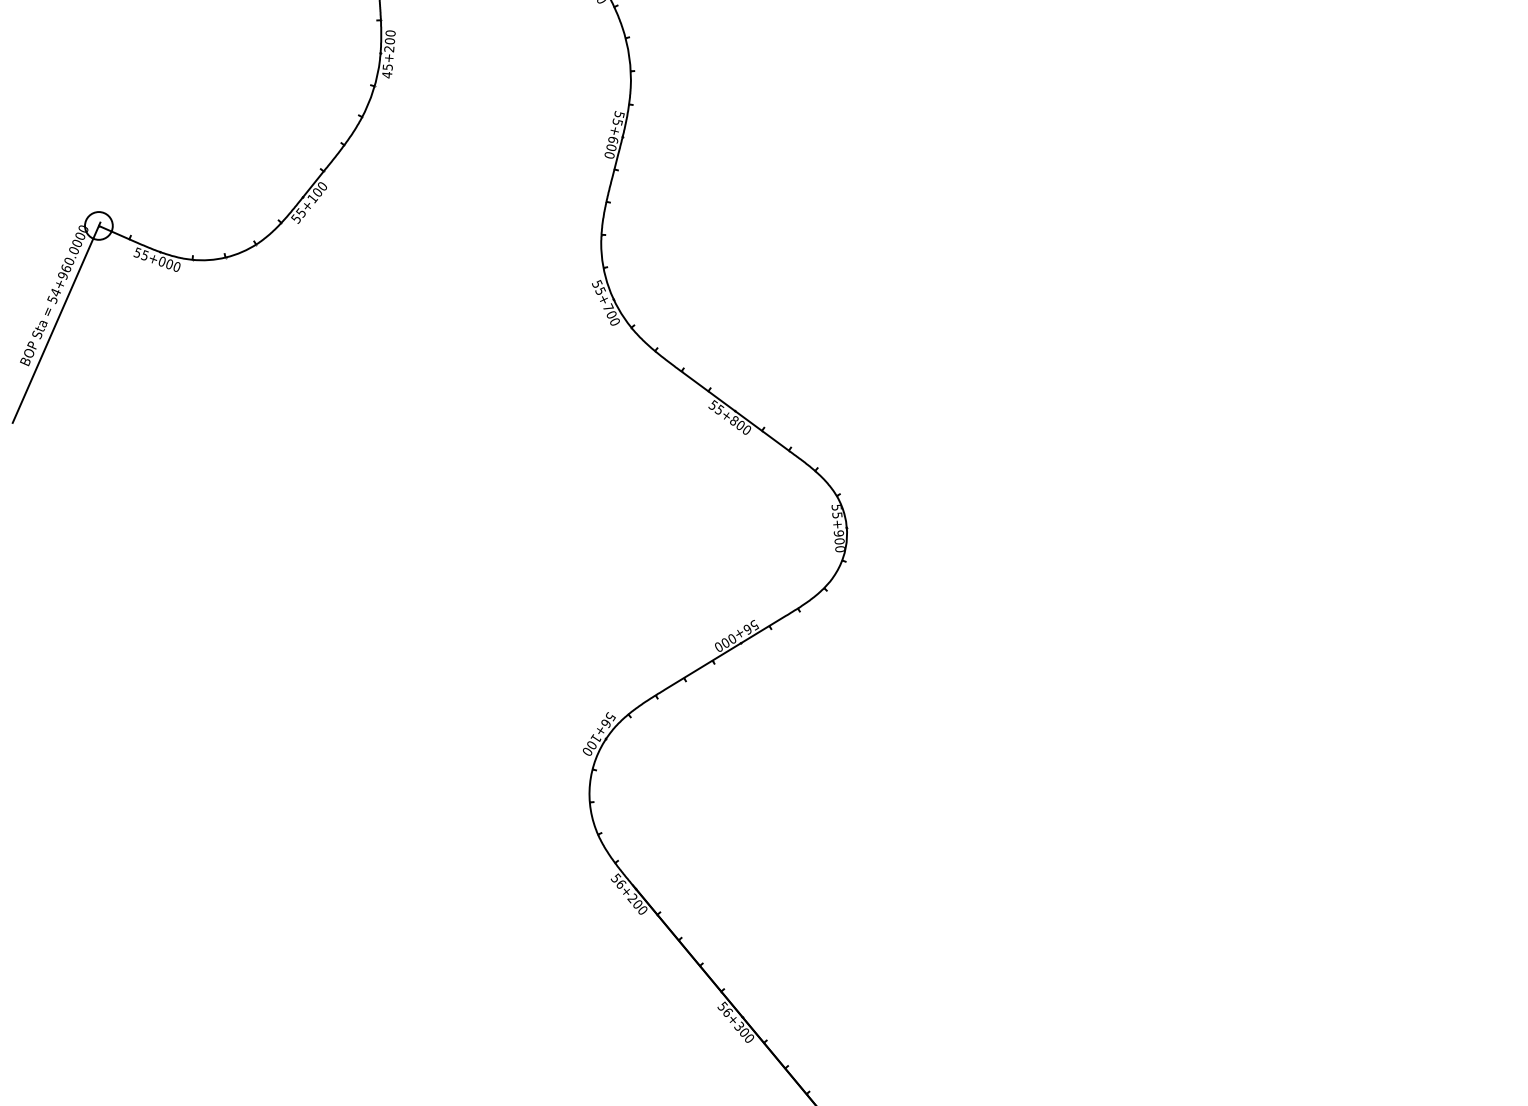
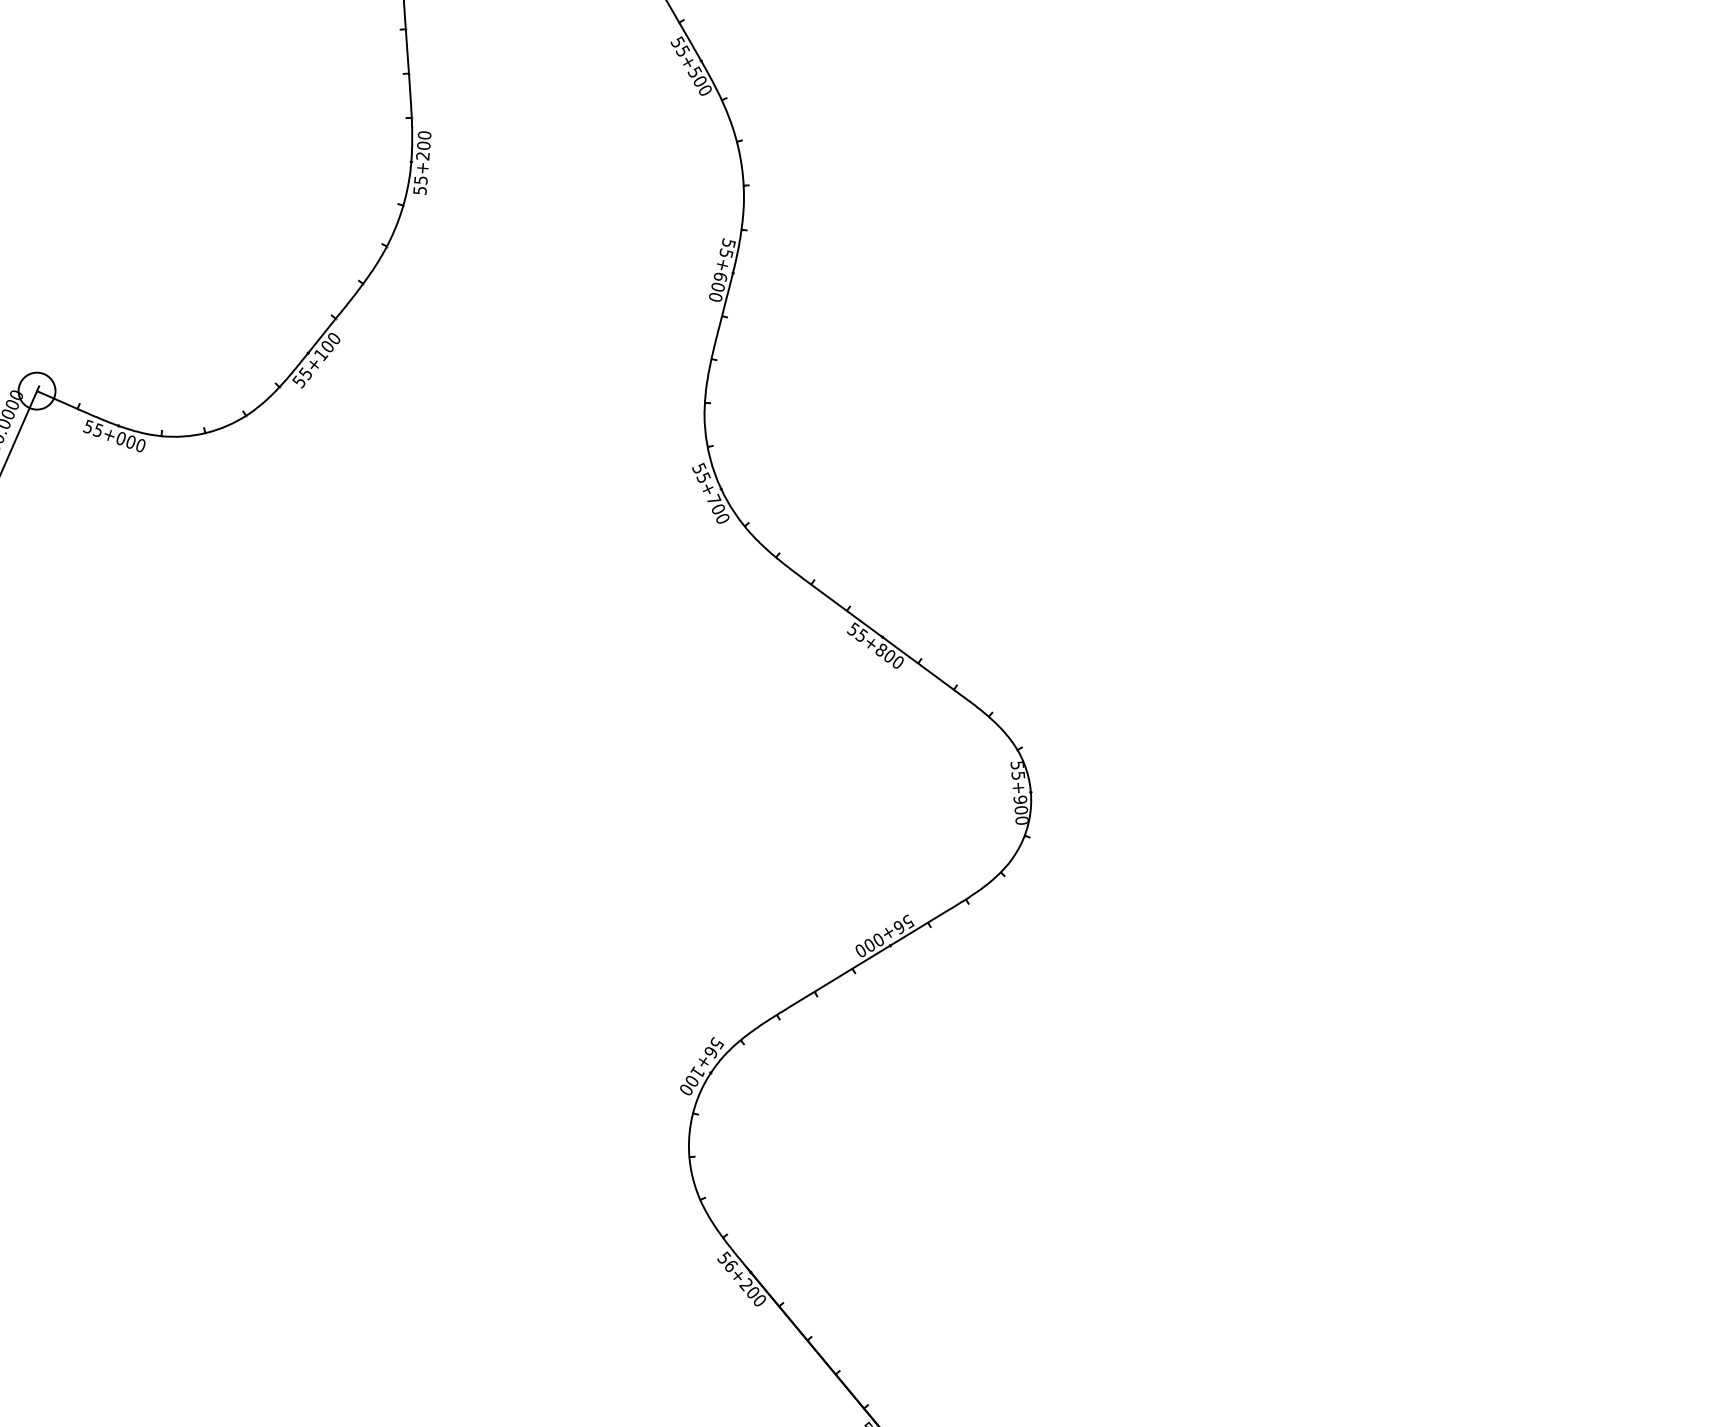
text: (387, 75) -> (420, 191), 45+200 -> 55+200

